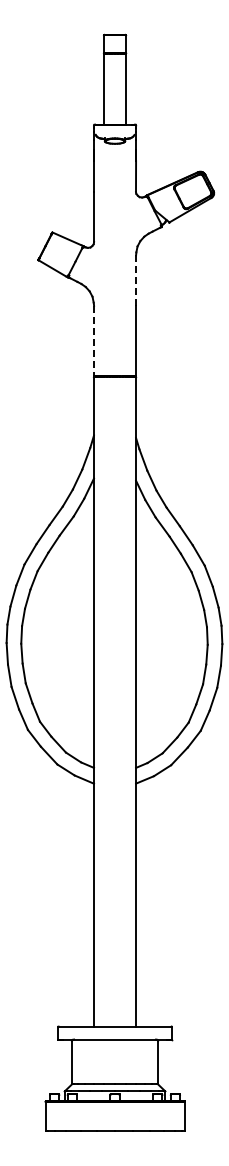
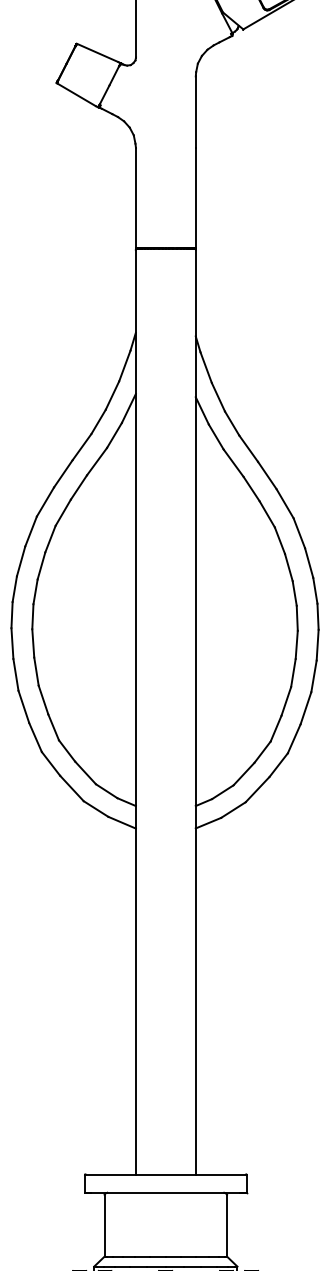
line: (136, 280) -> (196, 112), dashed -> solid
line: (94, 341) -> (136, 198), dashed -> solid

